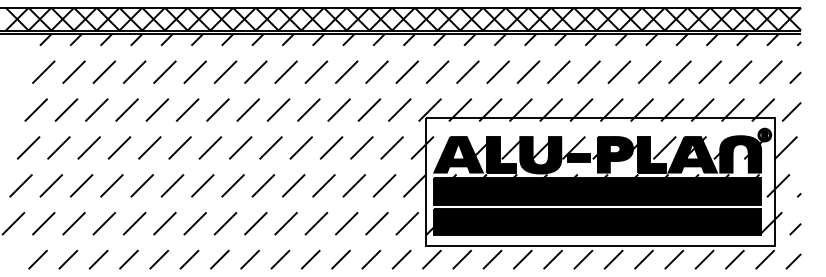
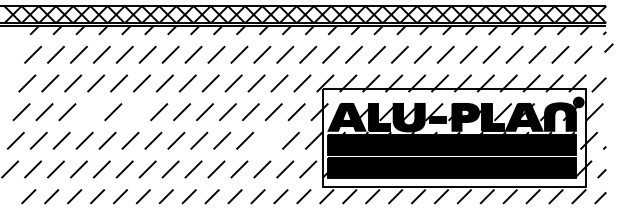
line: (794, 77) -> (608, 47), moved
line: (119, 148) -> (90, 112), removed
line: (180, 148) -> (136, 112), removed
line: (353, 185) -> (267, 140), removed

